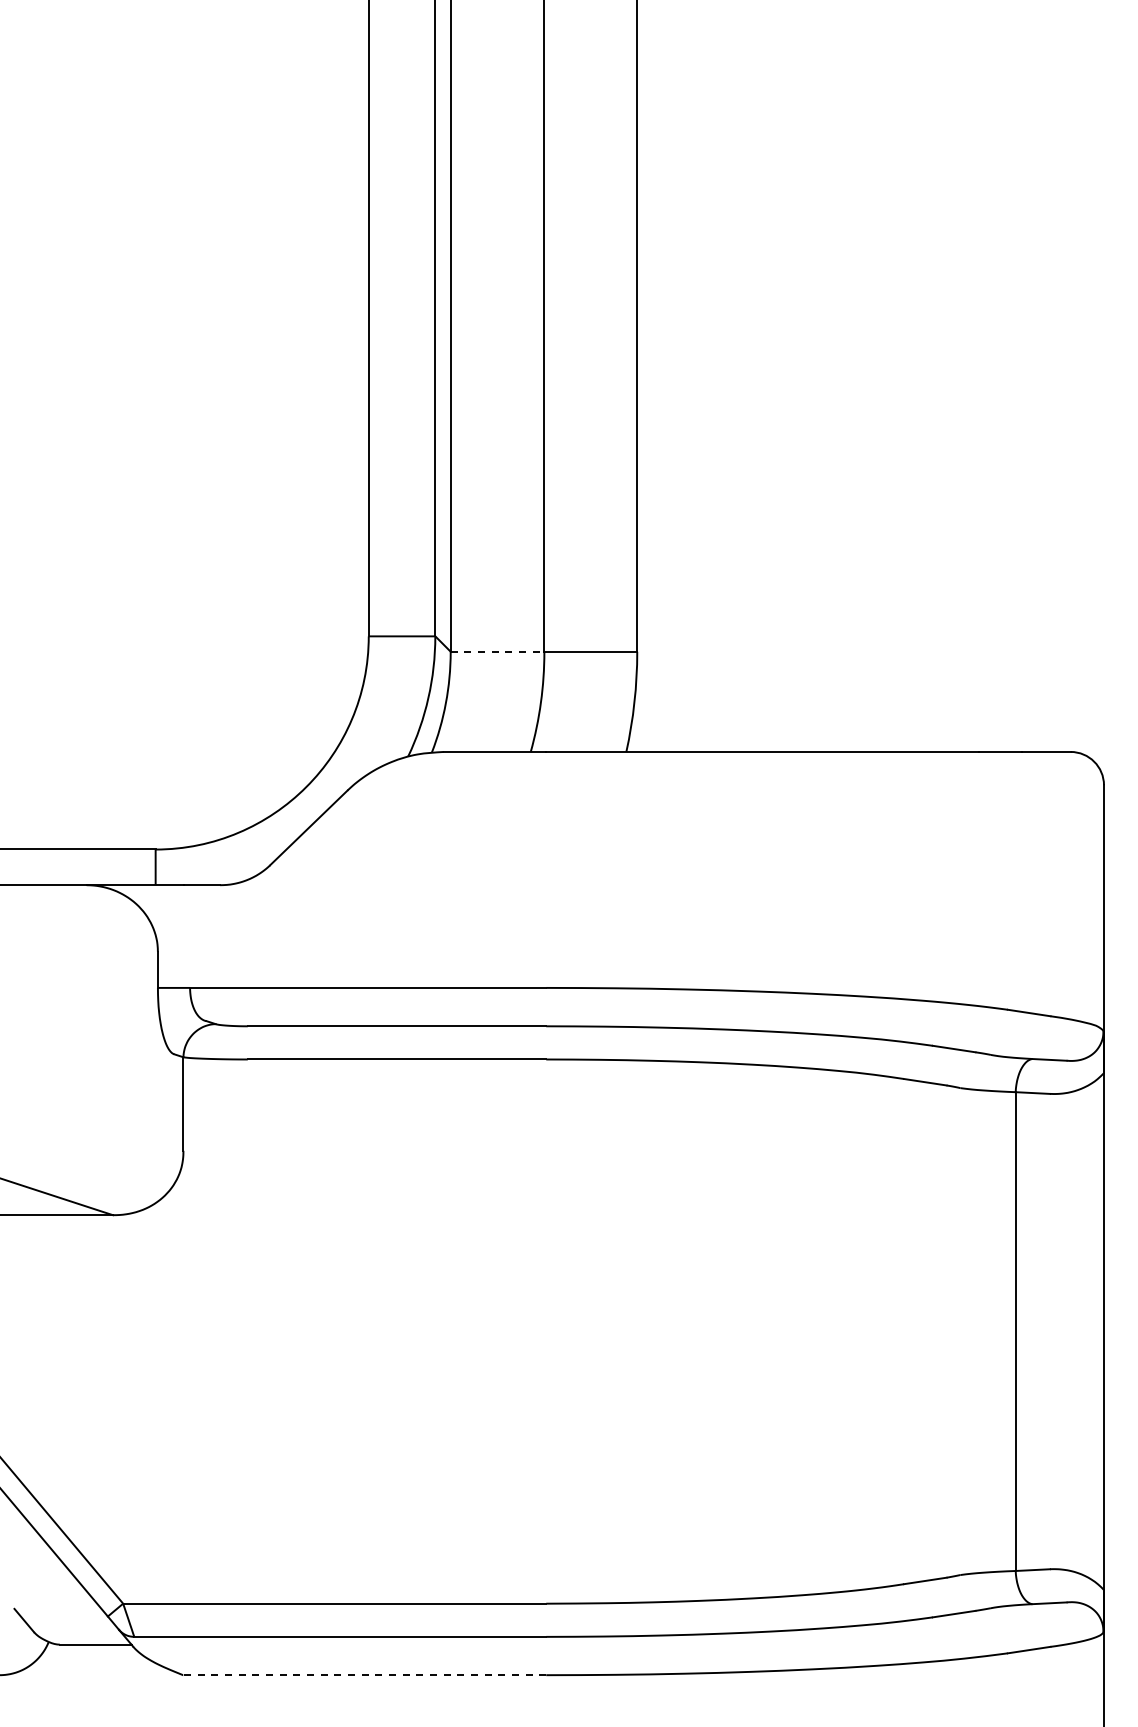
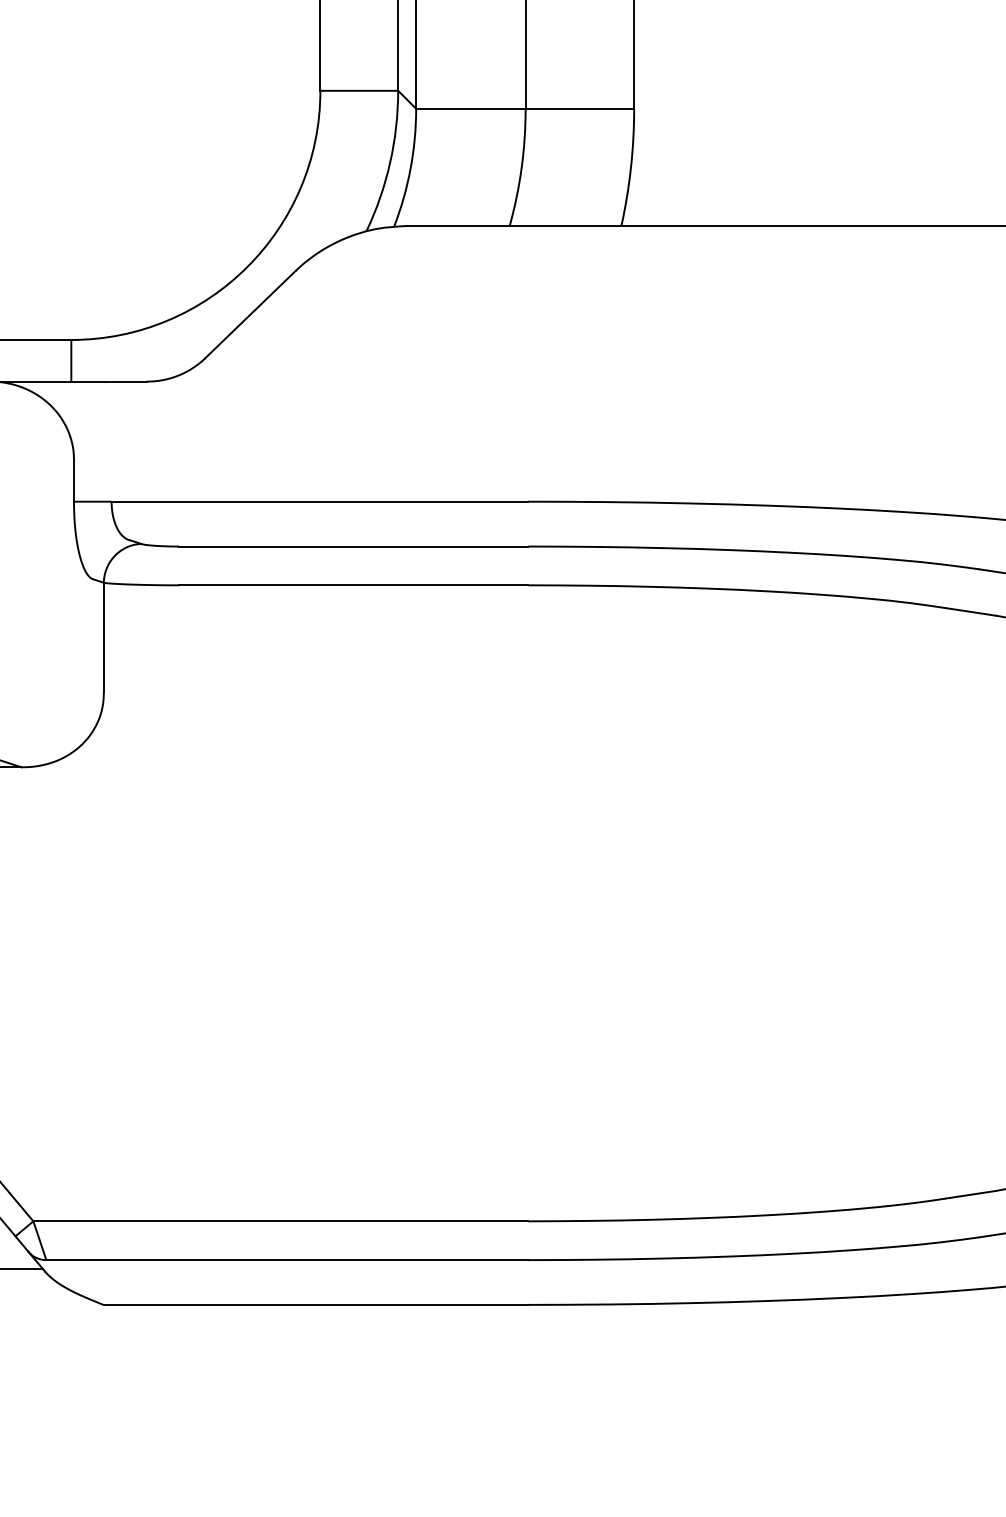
line: (497, 652) -> (470, 109), dashed -> solid
line: (364, 1675) -> (315, 1305), dashed -> solid

